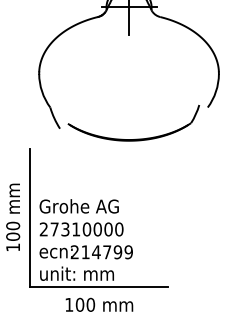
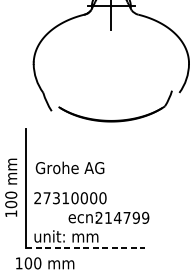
text: (78, 206) -> (69, 168), moved
text: (85, 252) -> (108, 218), moved
line: (99, 286) -> (85, 247), solid -> dashed
text: (99, 304) -> (45, 263), moved

